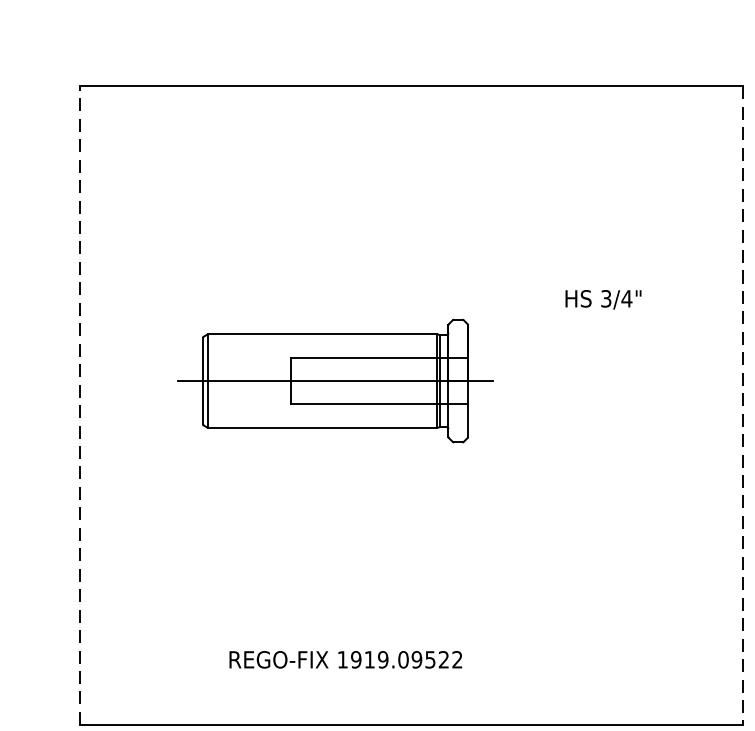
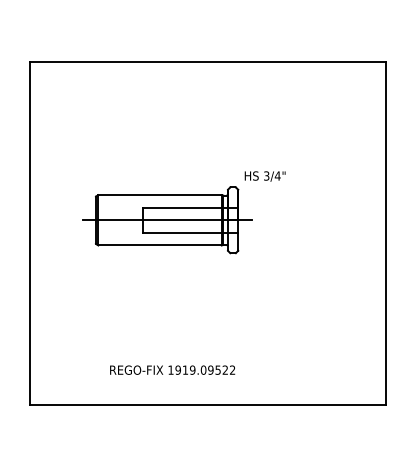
text: (602, 299) -> (264, 176), moved
line: (79, 405) -> (29, 233), dashed -> solid
line: (743, 405) -> (386, 233), dashed -> solid

